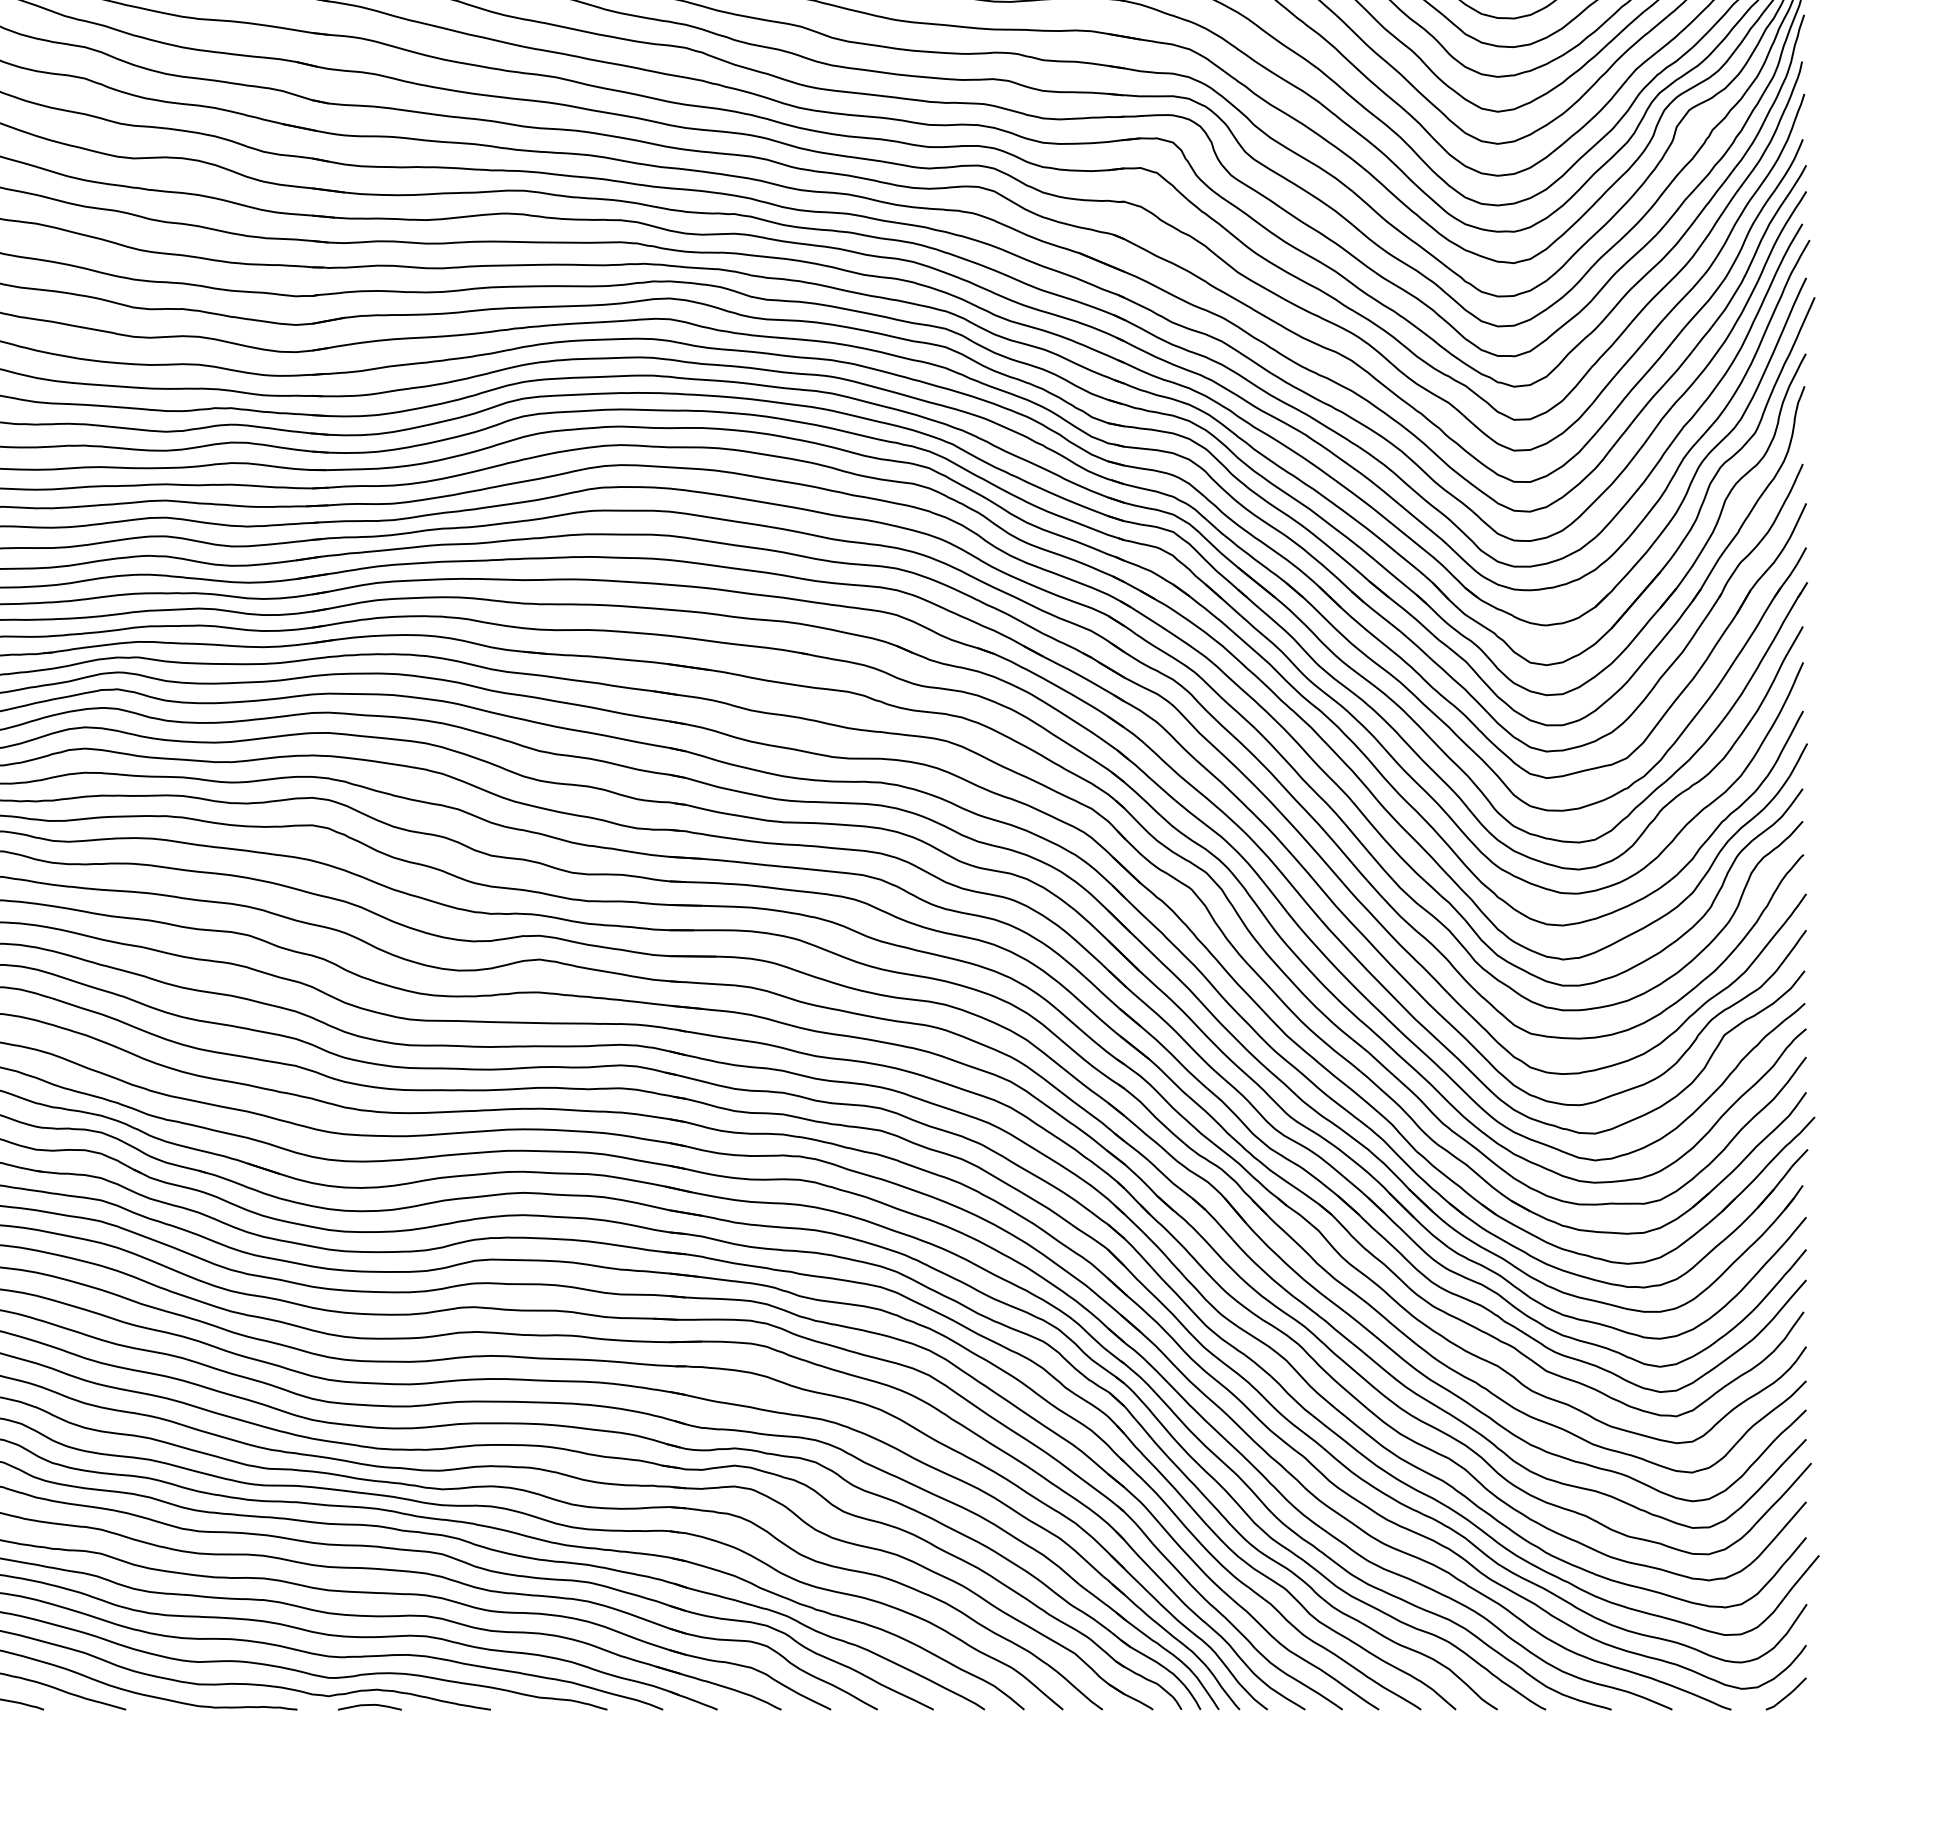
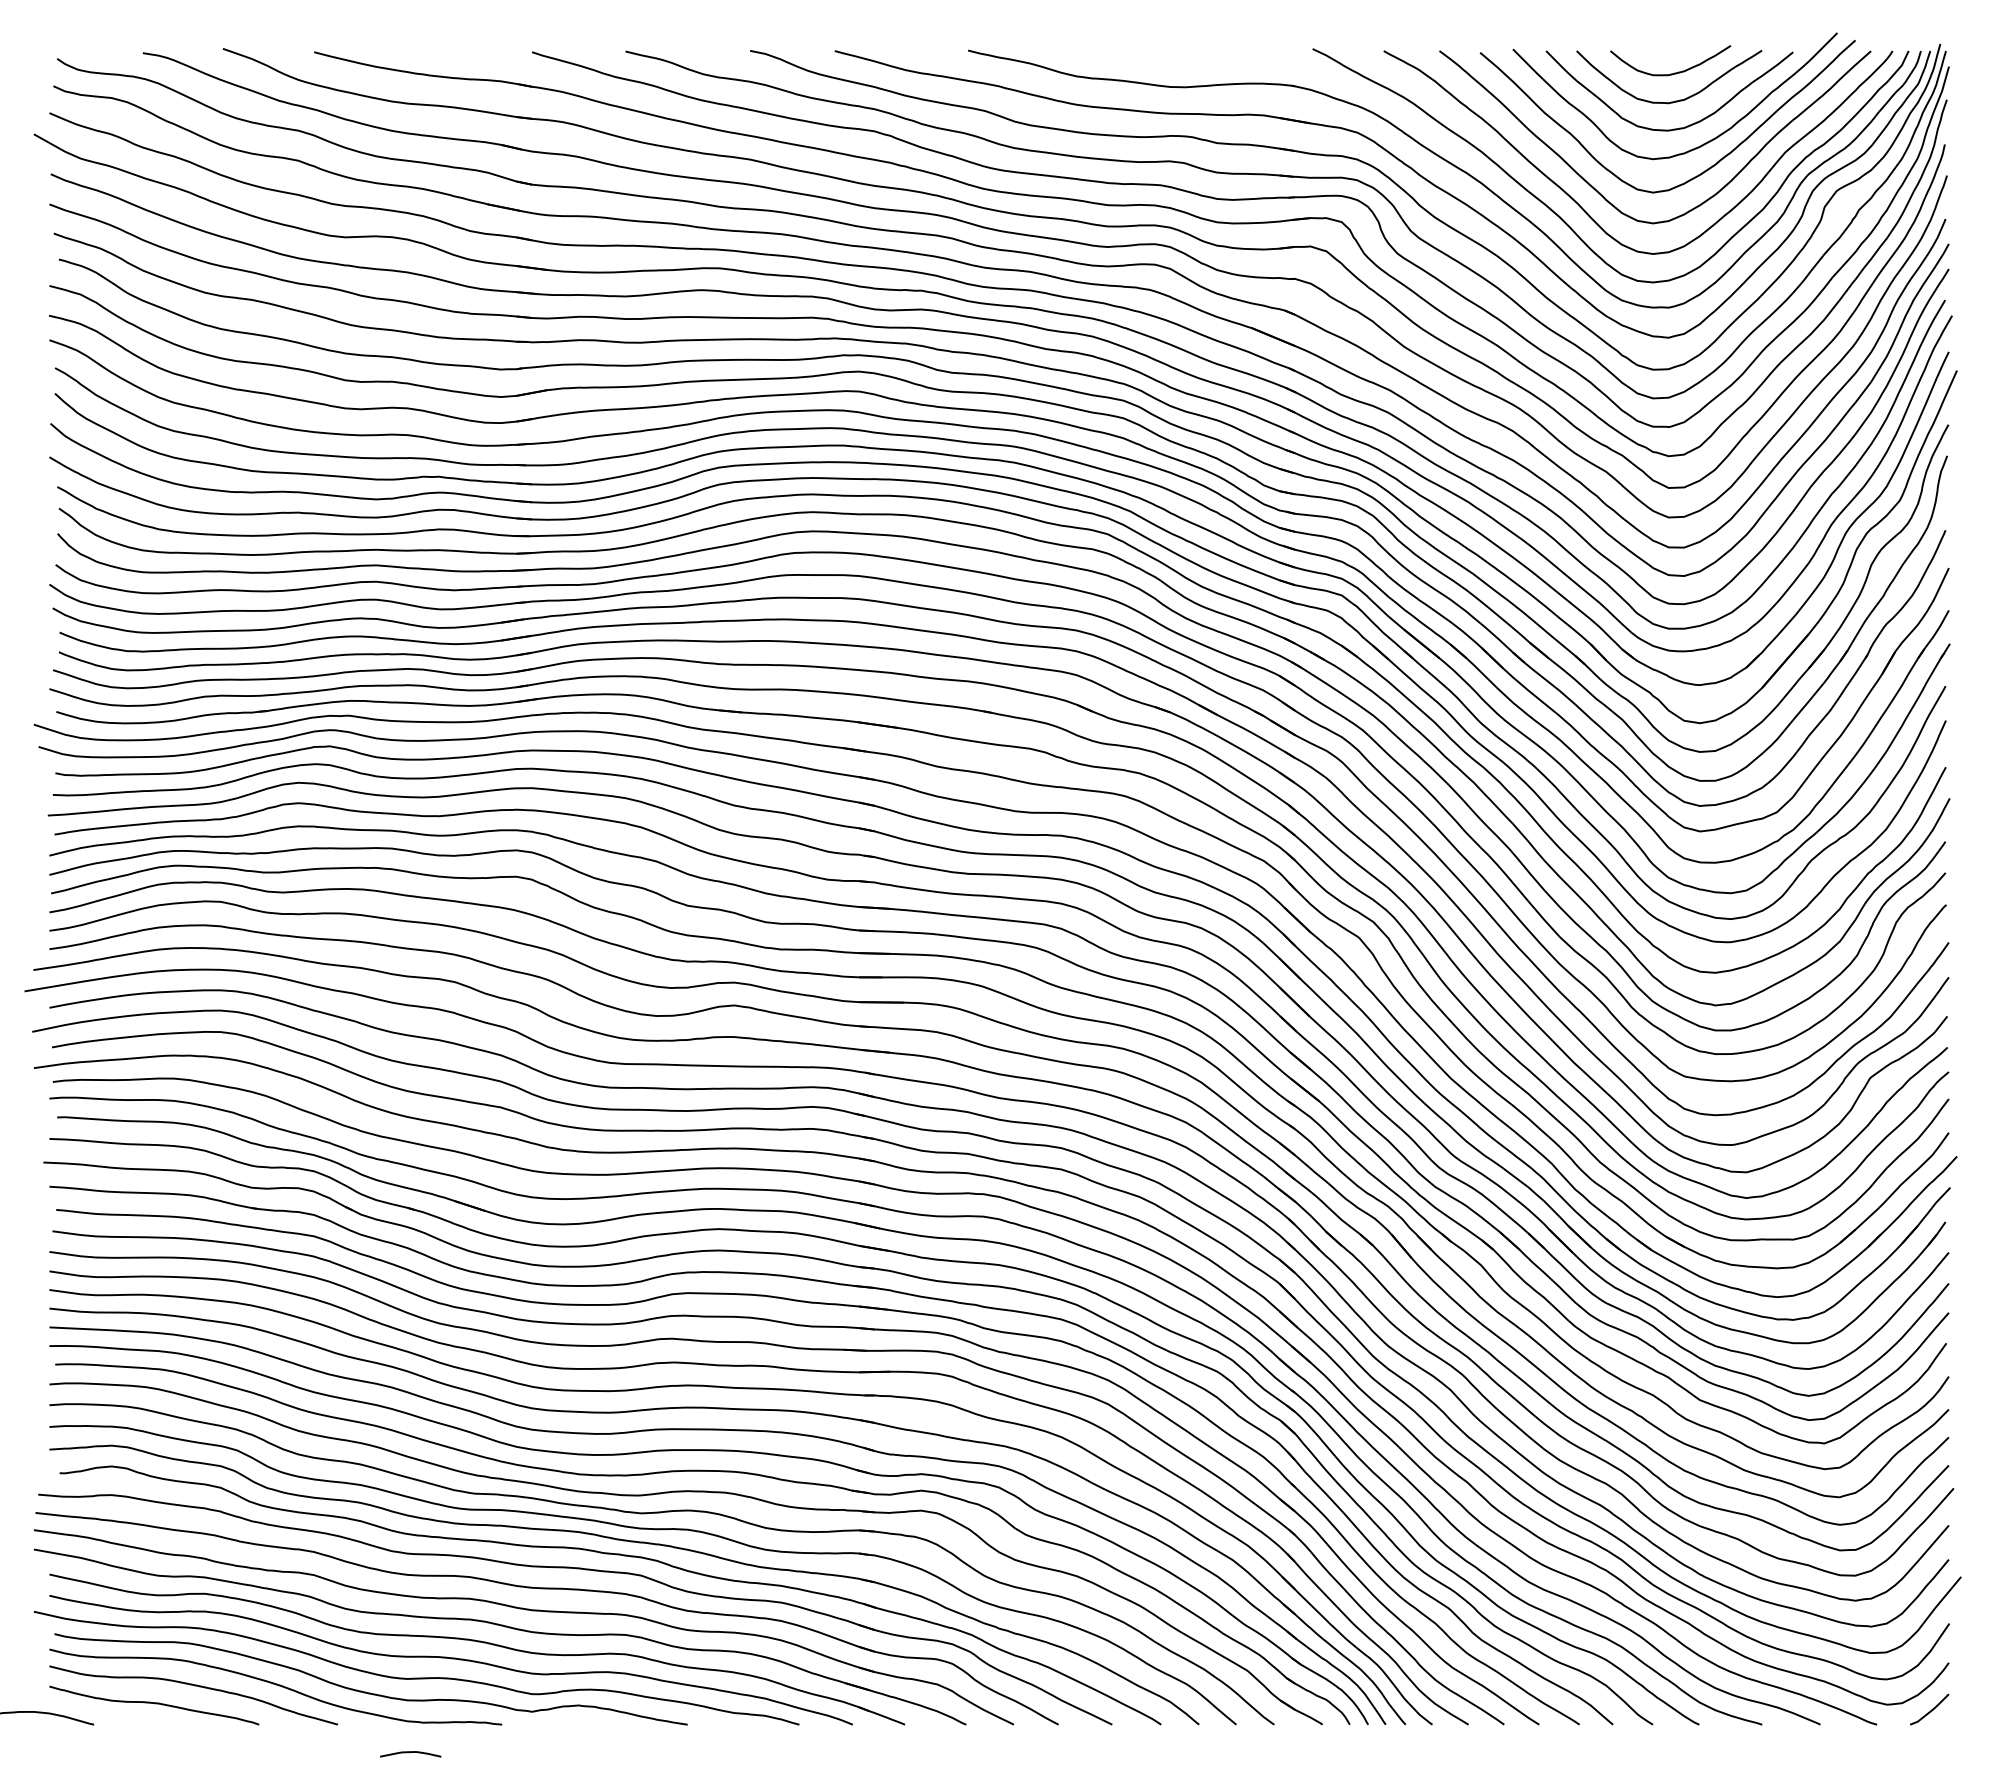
curve: (368, 1706) -> (409, 1753), moved

